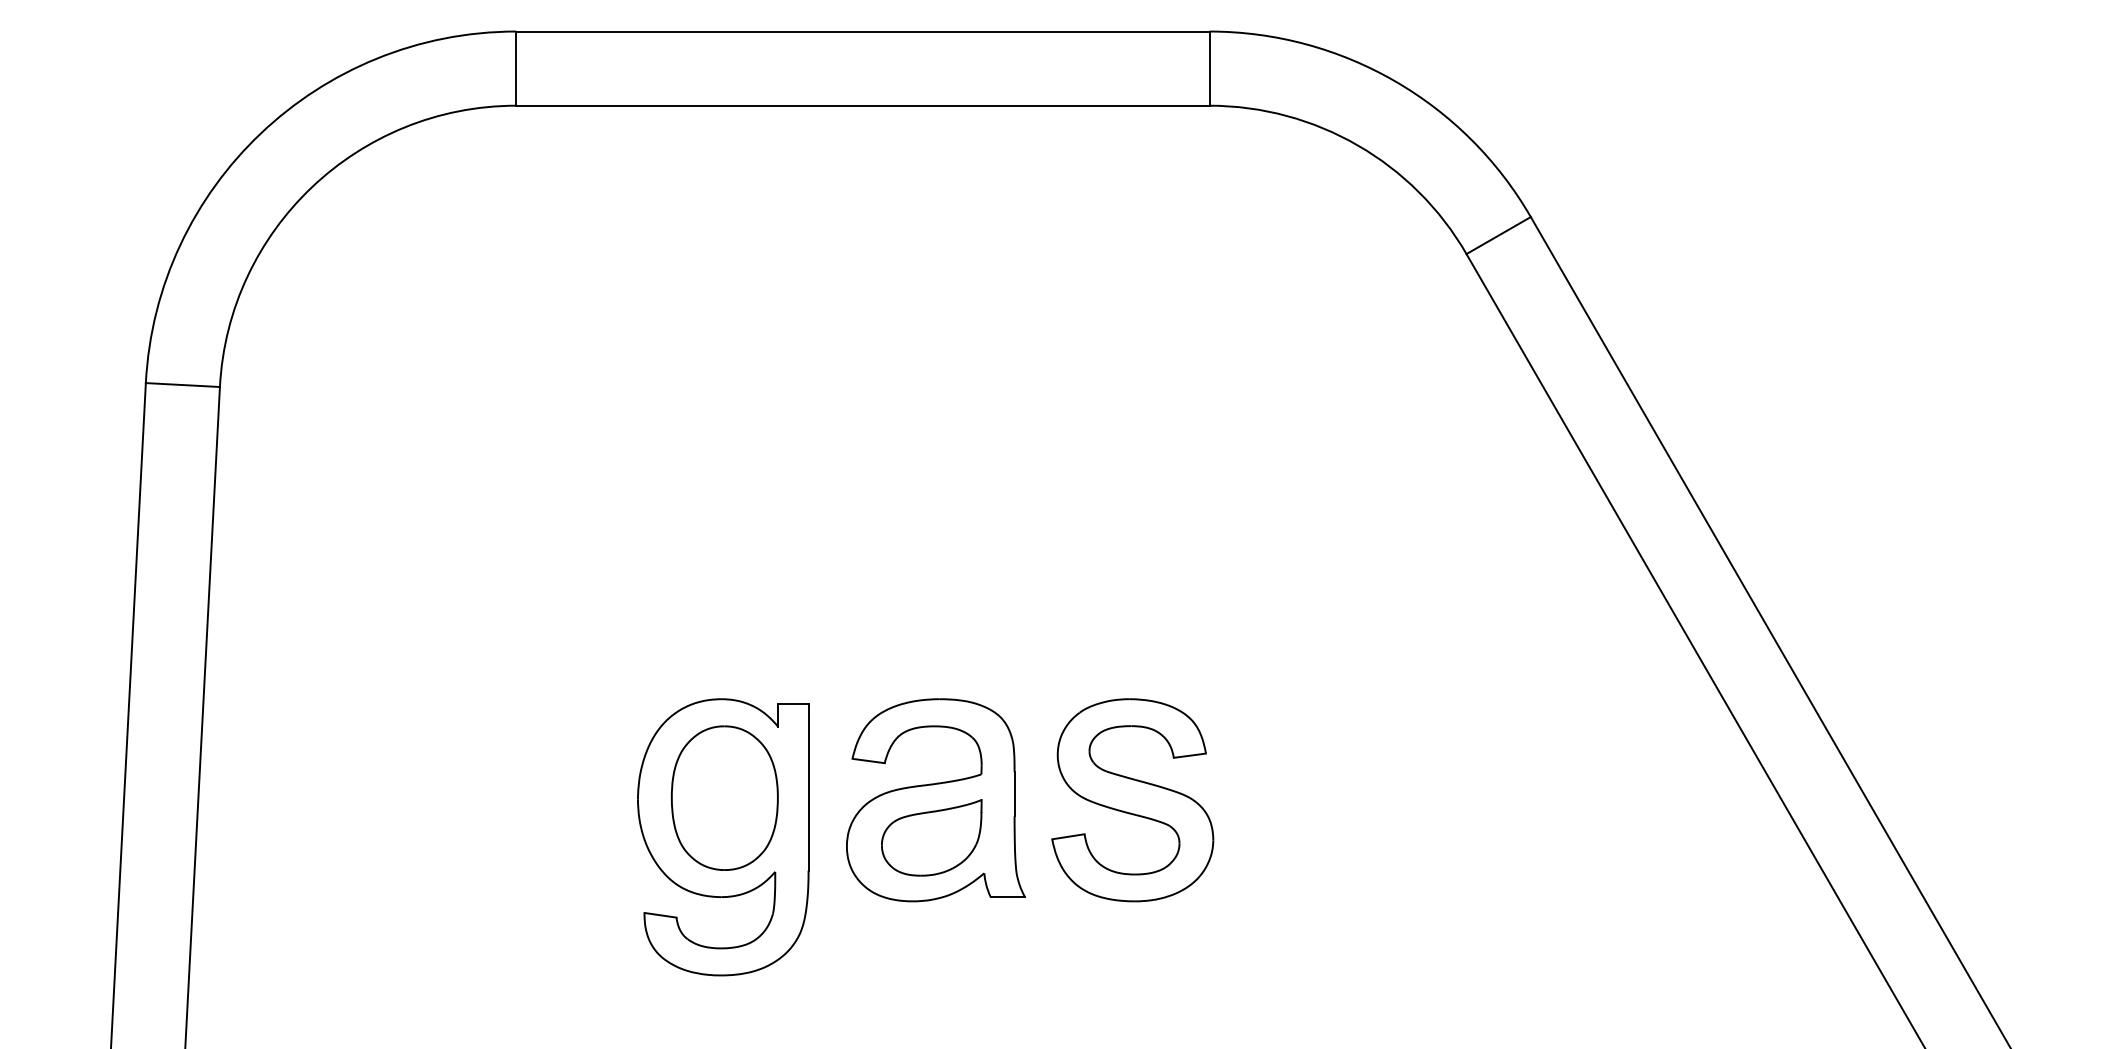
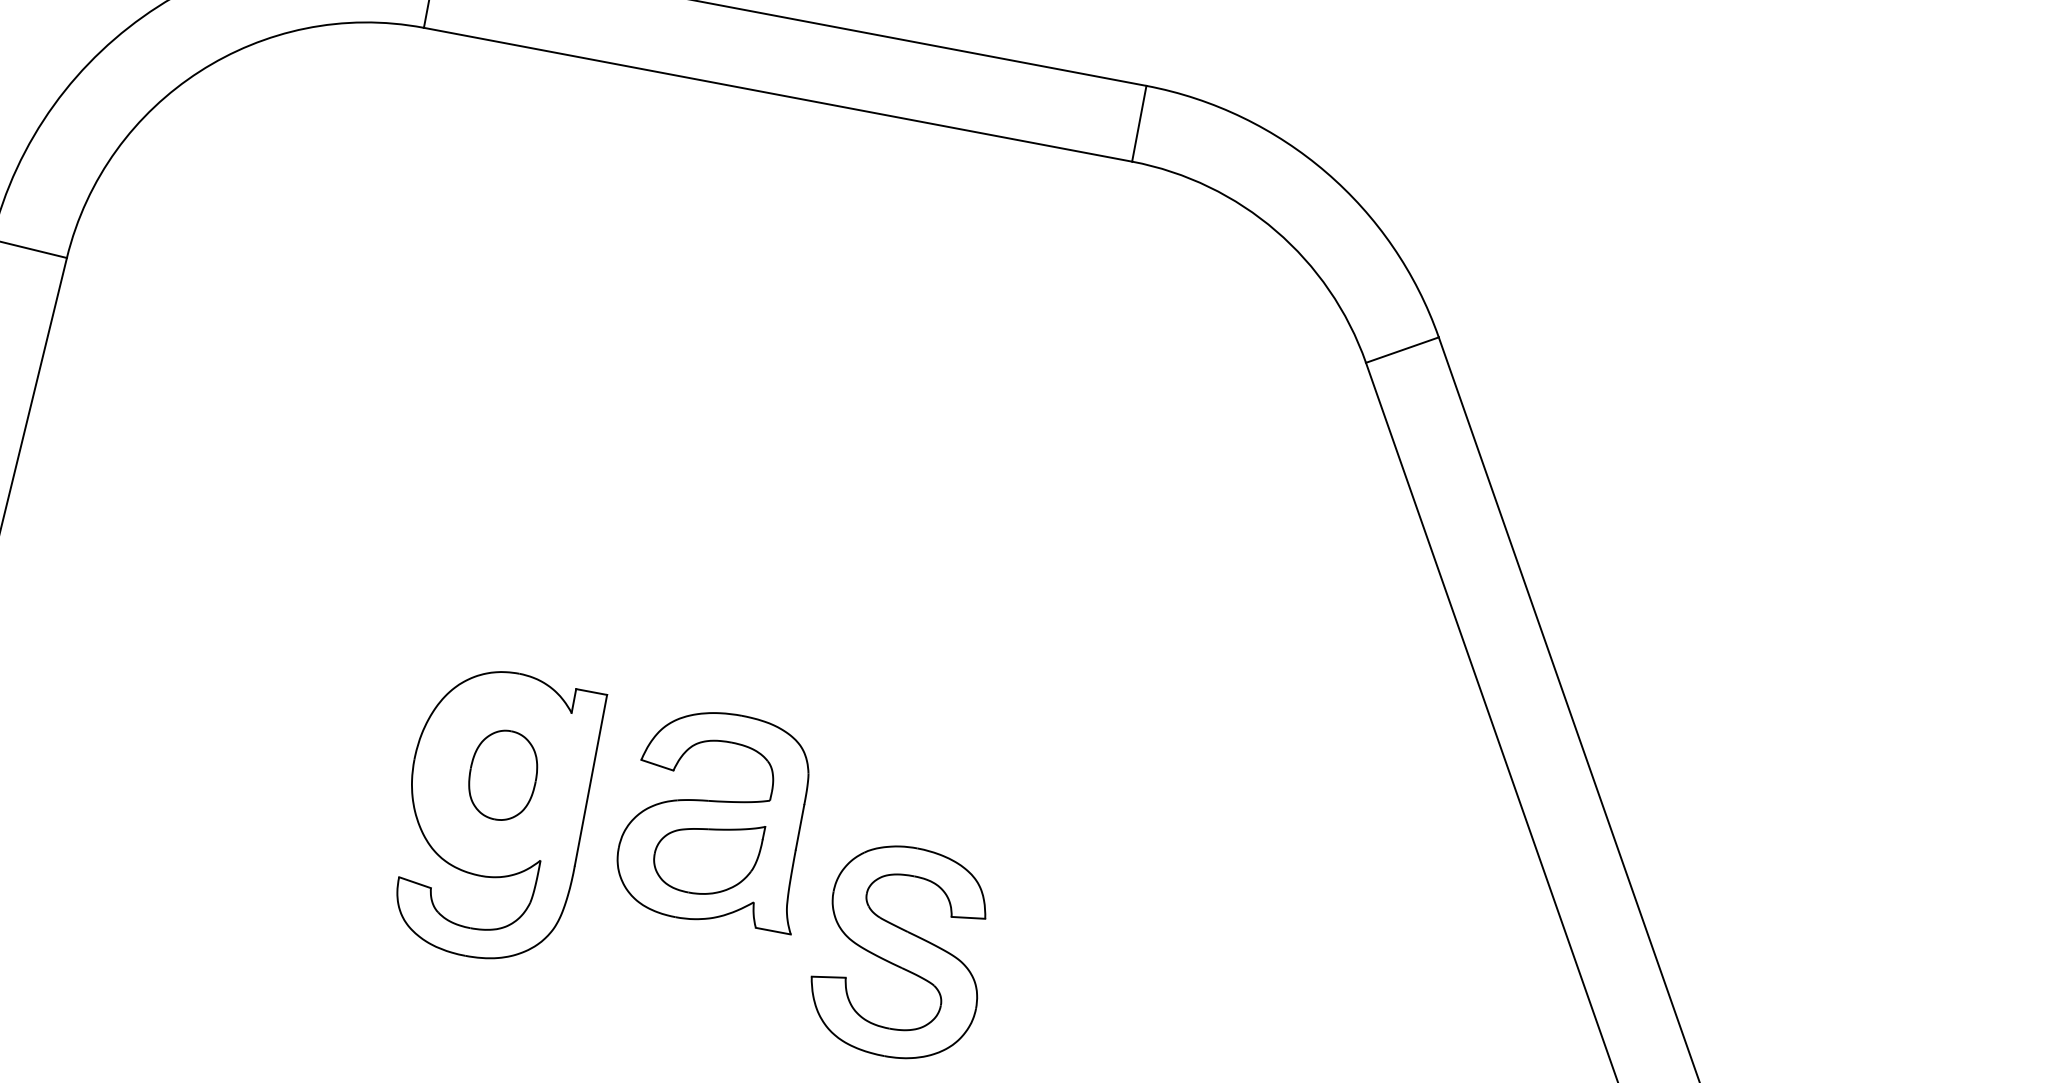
part: (724, 797) -> (503, 774), size x0.6
part: (1132, 800) -> (901, 952), moved

